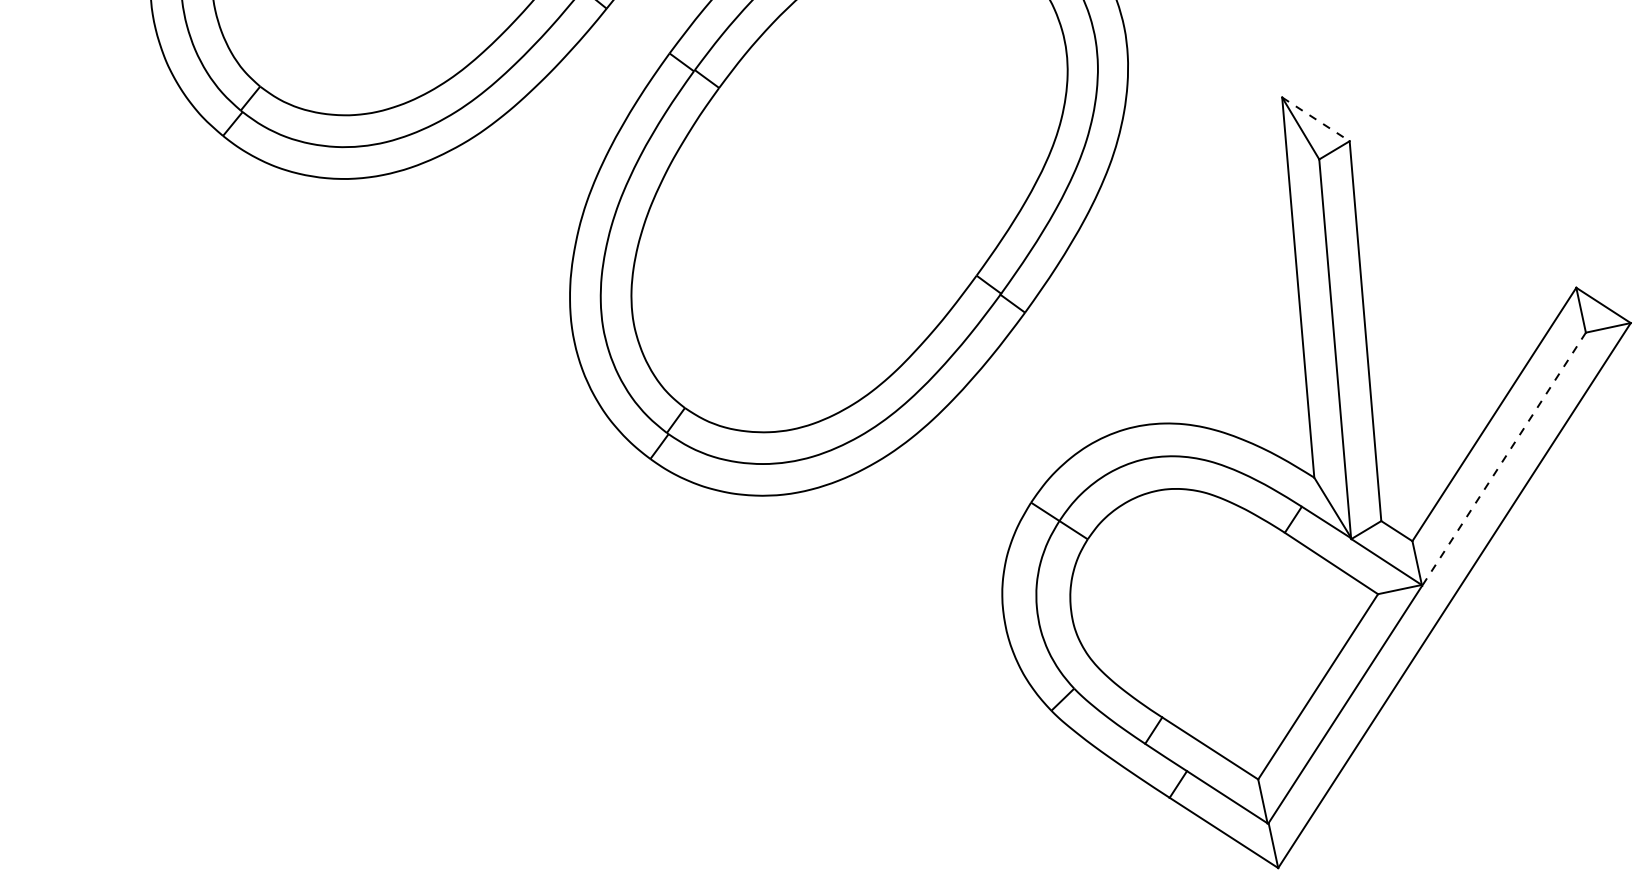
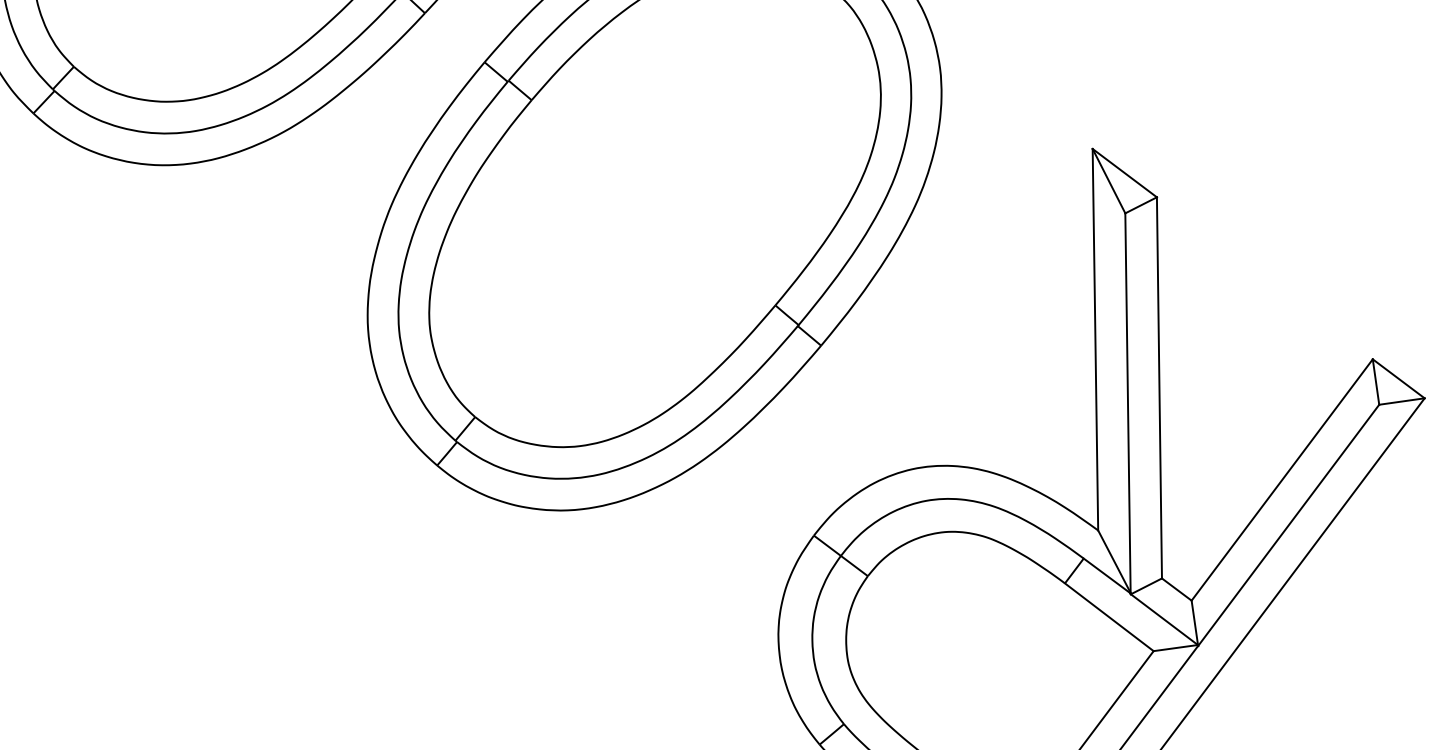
line: (1316, 119) -> (1125, 173), dashed -> solid
line: (1504, 459) -> (1289, 525), dashed -> solid

